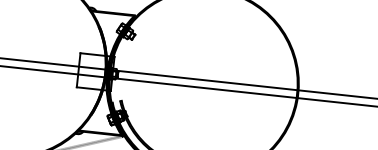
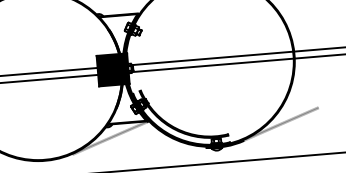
fill: (95, 71) -> (112, 69), added

